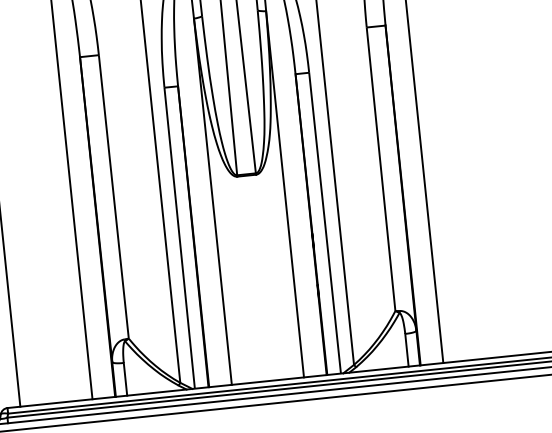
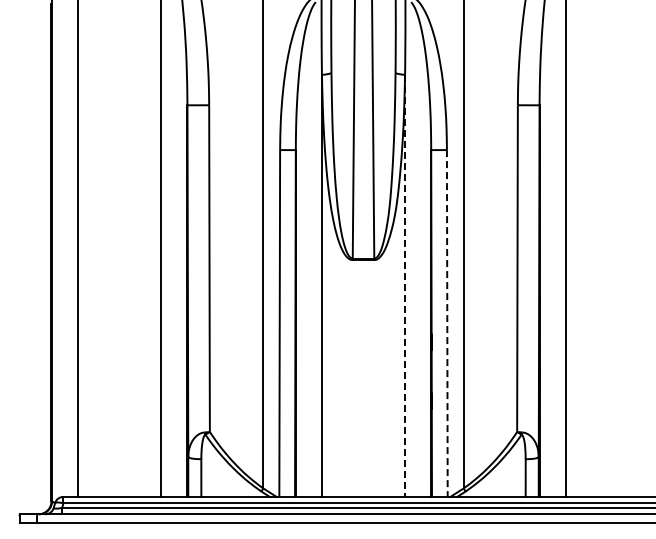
line: (285, 194) -> (405, 286), solid -> dashed
line: (325, 223) -> (447, 323), solid -> dashed

